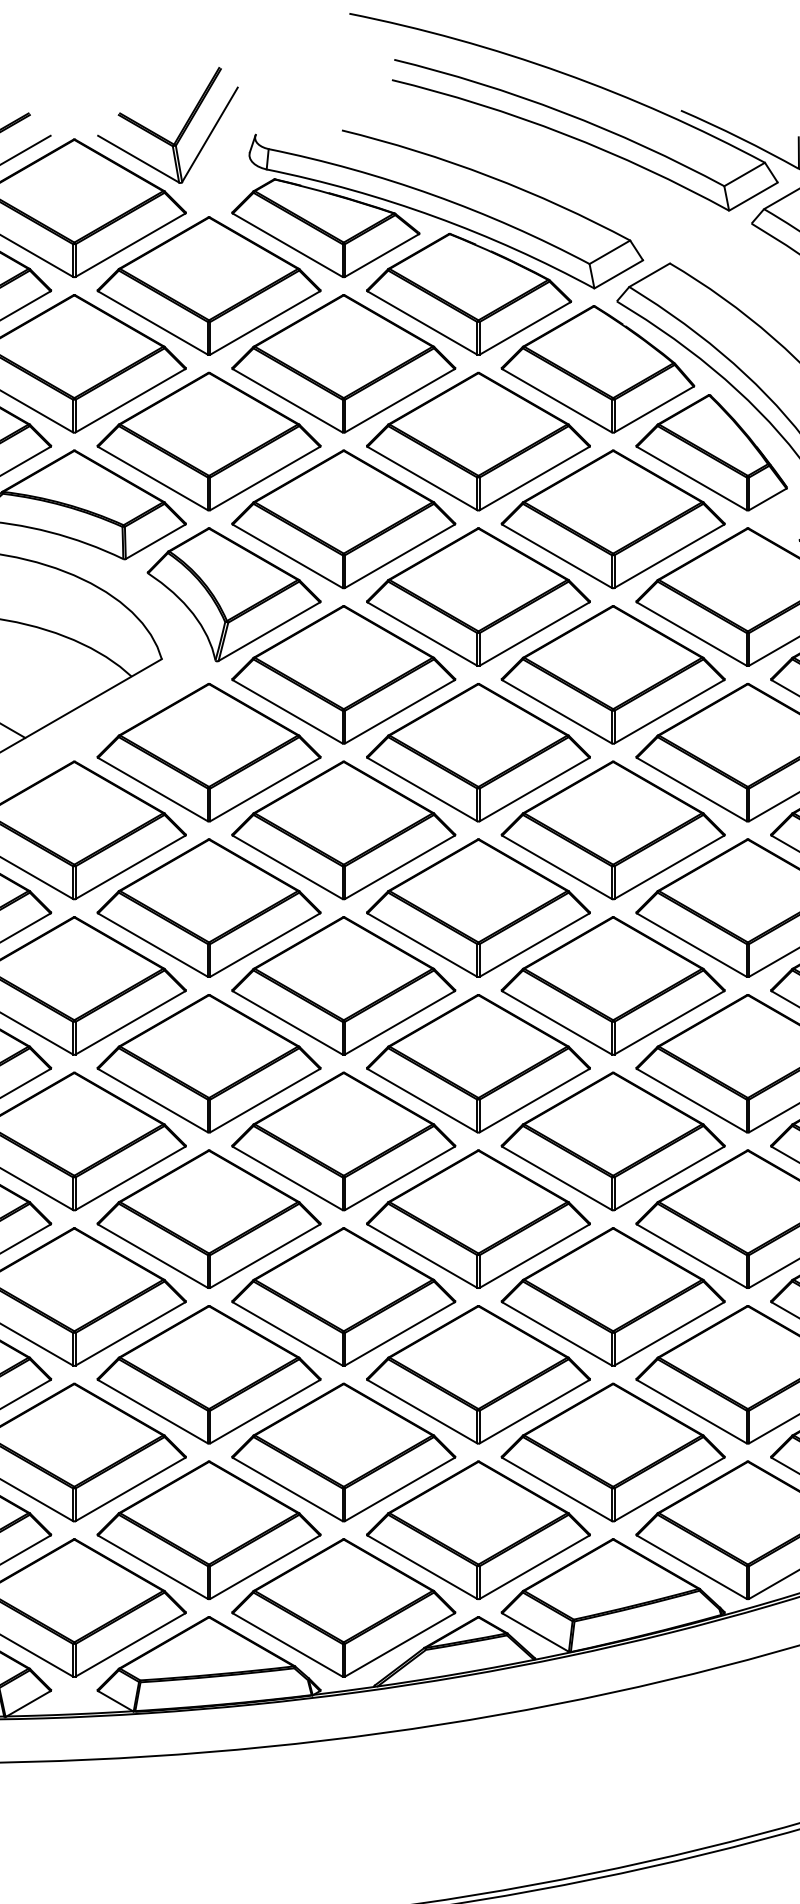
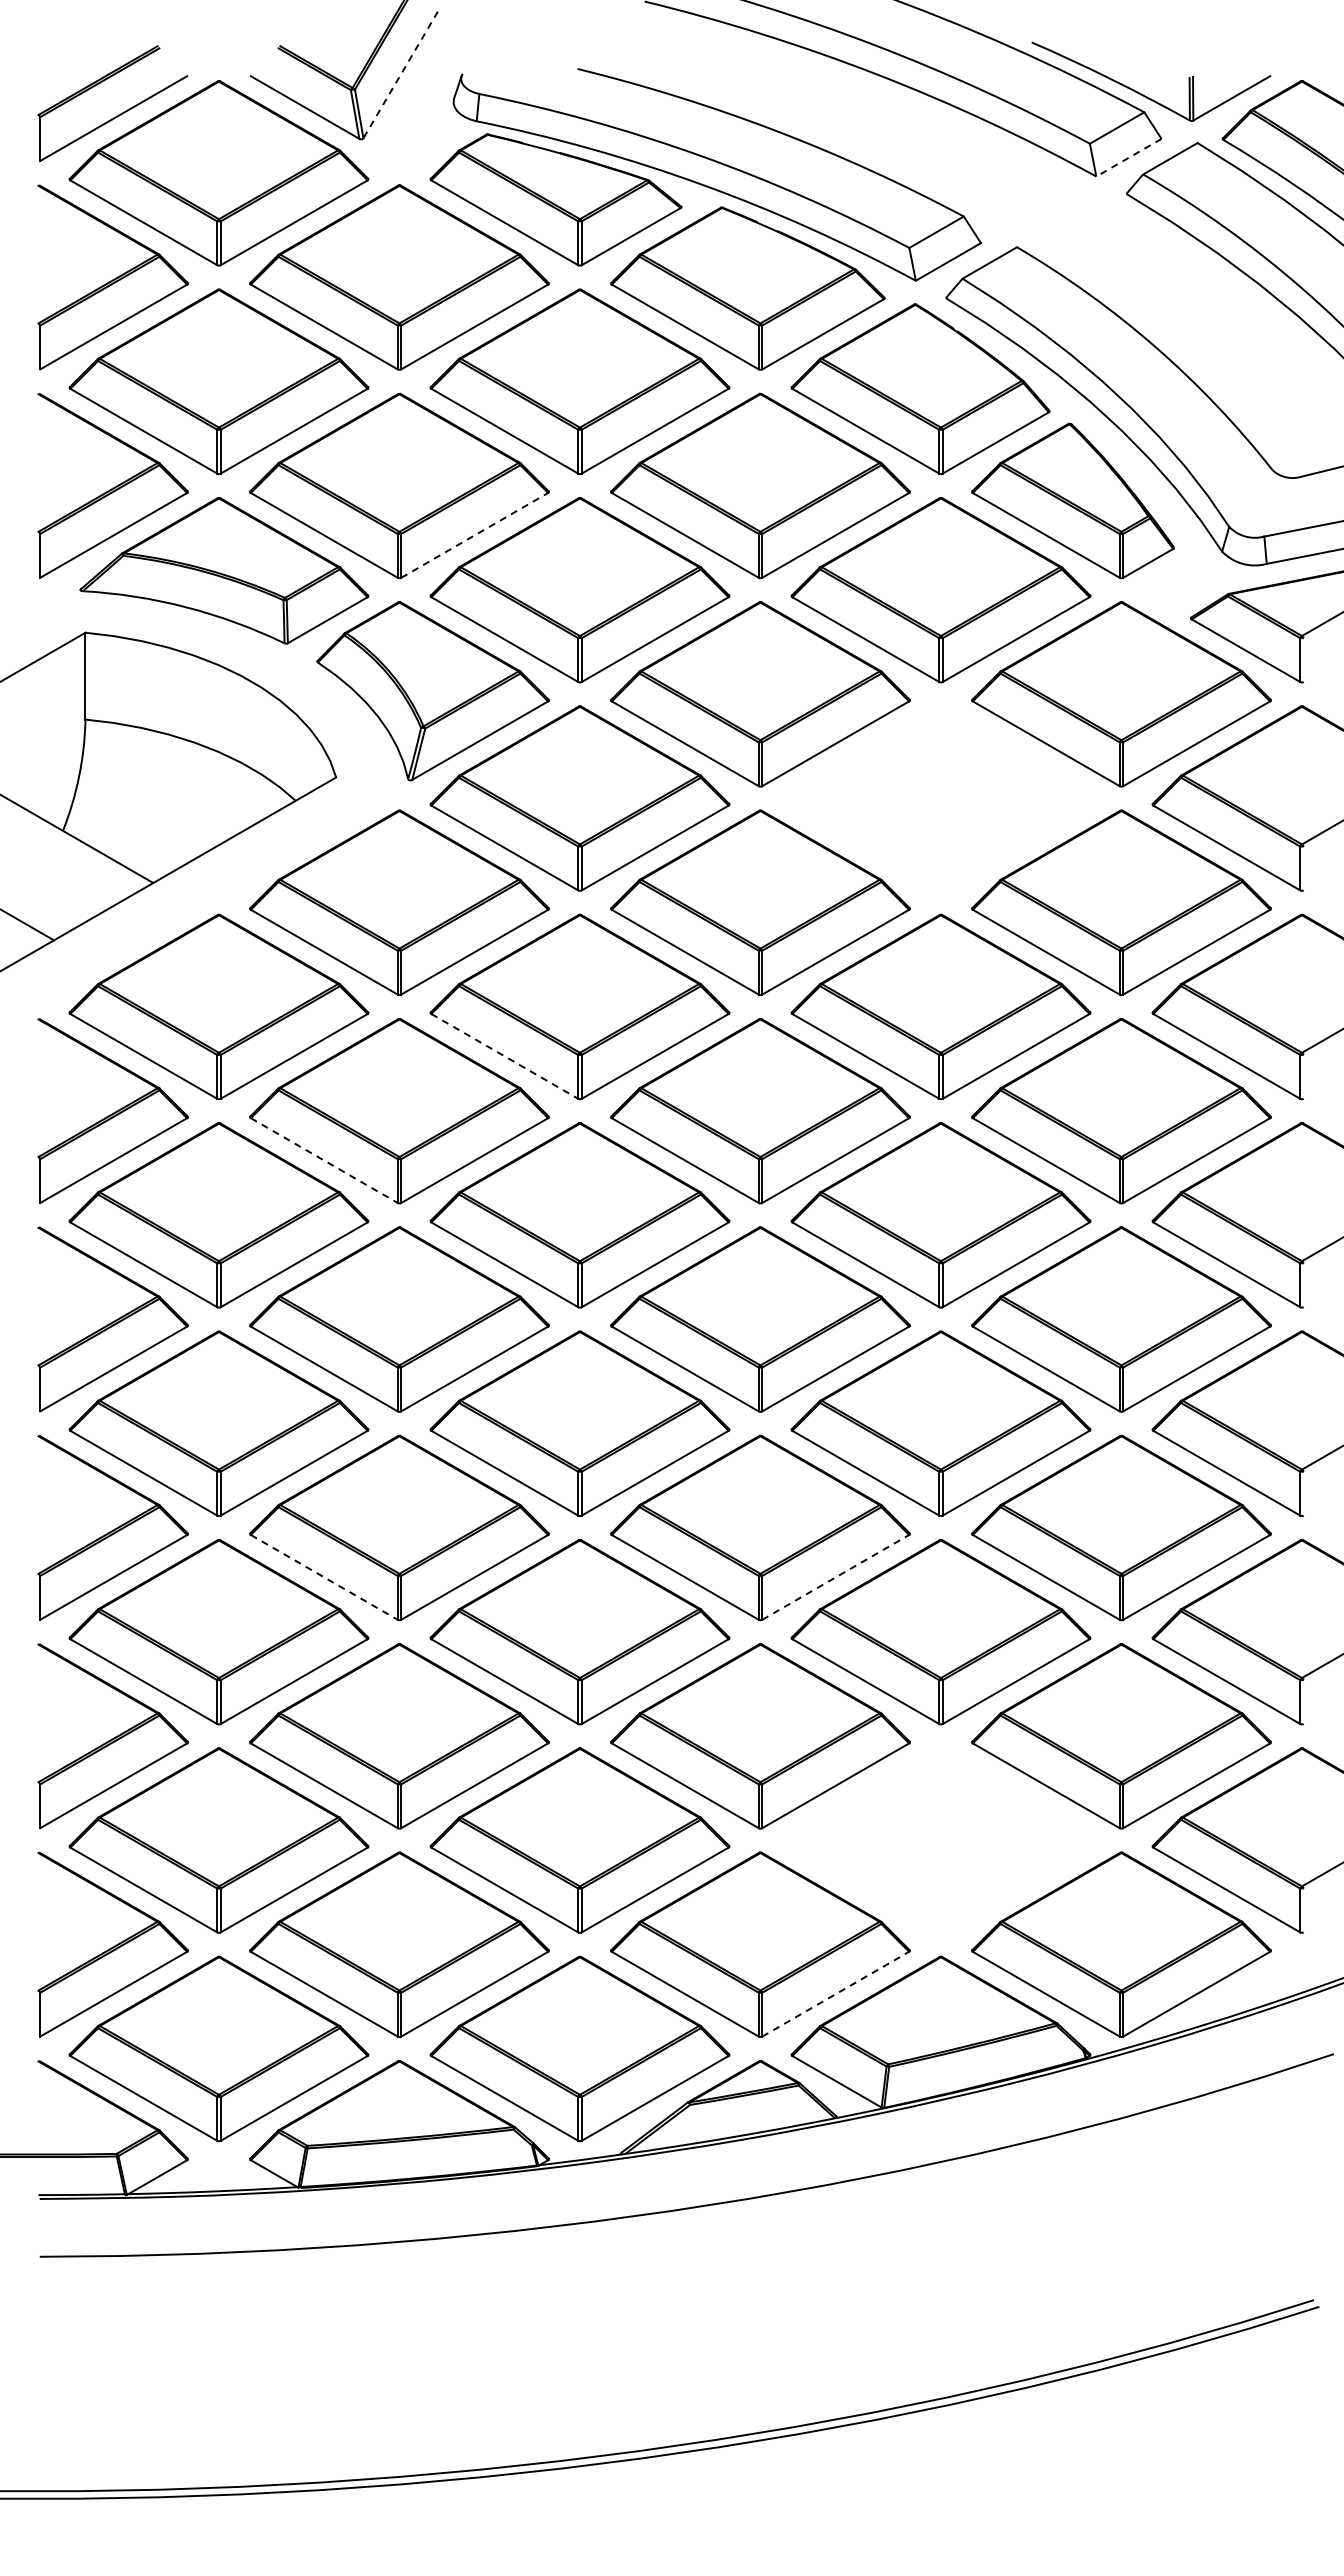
line: (209, 135) -> (400, 75), solid -> dashed
line: (753, 196) -> (1128, 157), solid -> dashed
line: (265, 478) -> (474, 535), solid -> dashed
part: (612, 674) -> (940, 798), removed
line: (287, 867) -> (504, 1056), solid -> dashed
line: (153, 945) -> (324, 1160), solid -> dashed
line: (153, 1256) -> (324, 1577), solid -> dashed
line: (534, 1256) -> (835, 1577), solid -> dashed
part: (612, 1452) -> (940, 1840), removed
line: (534, 1567) -> (835, 1994), solid -> dashed

